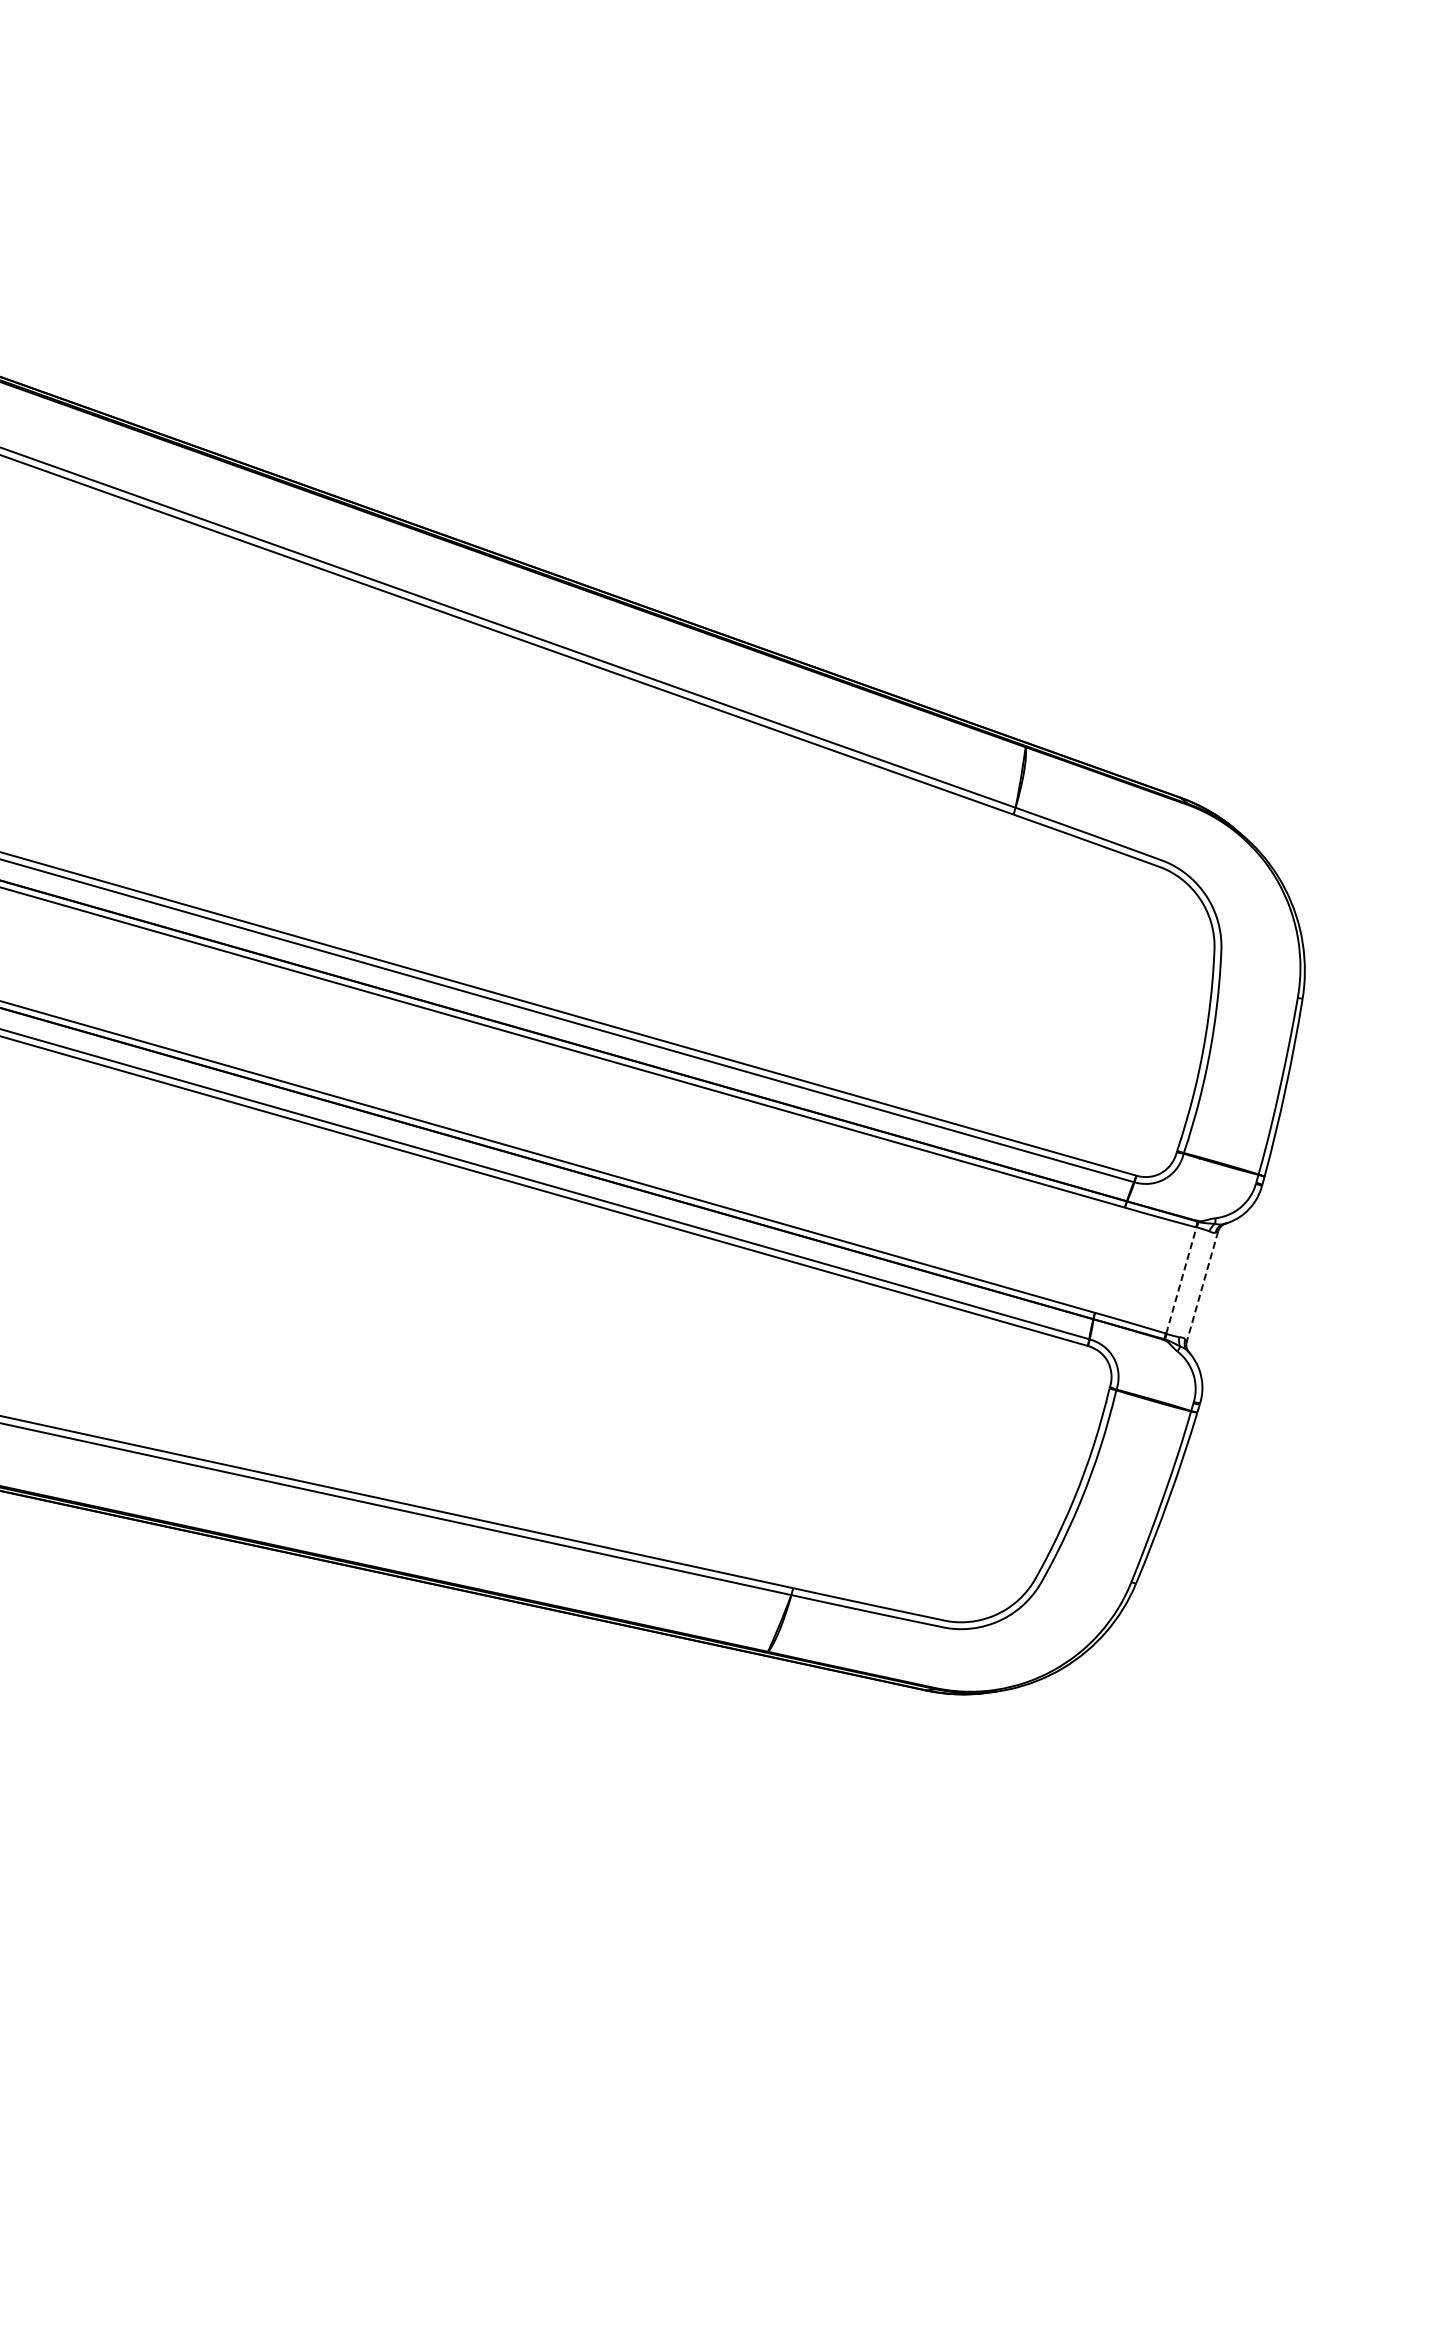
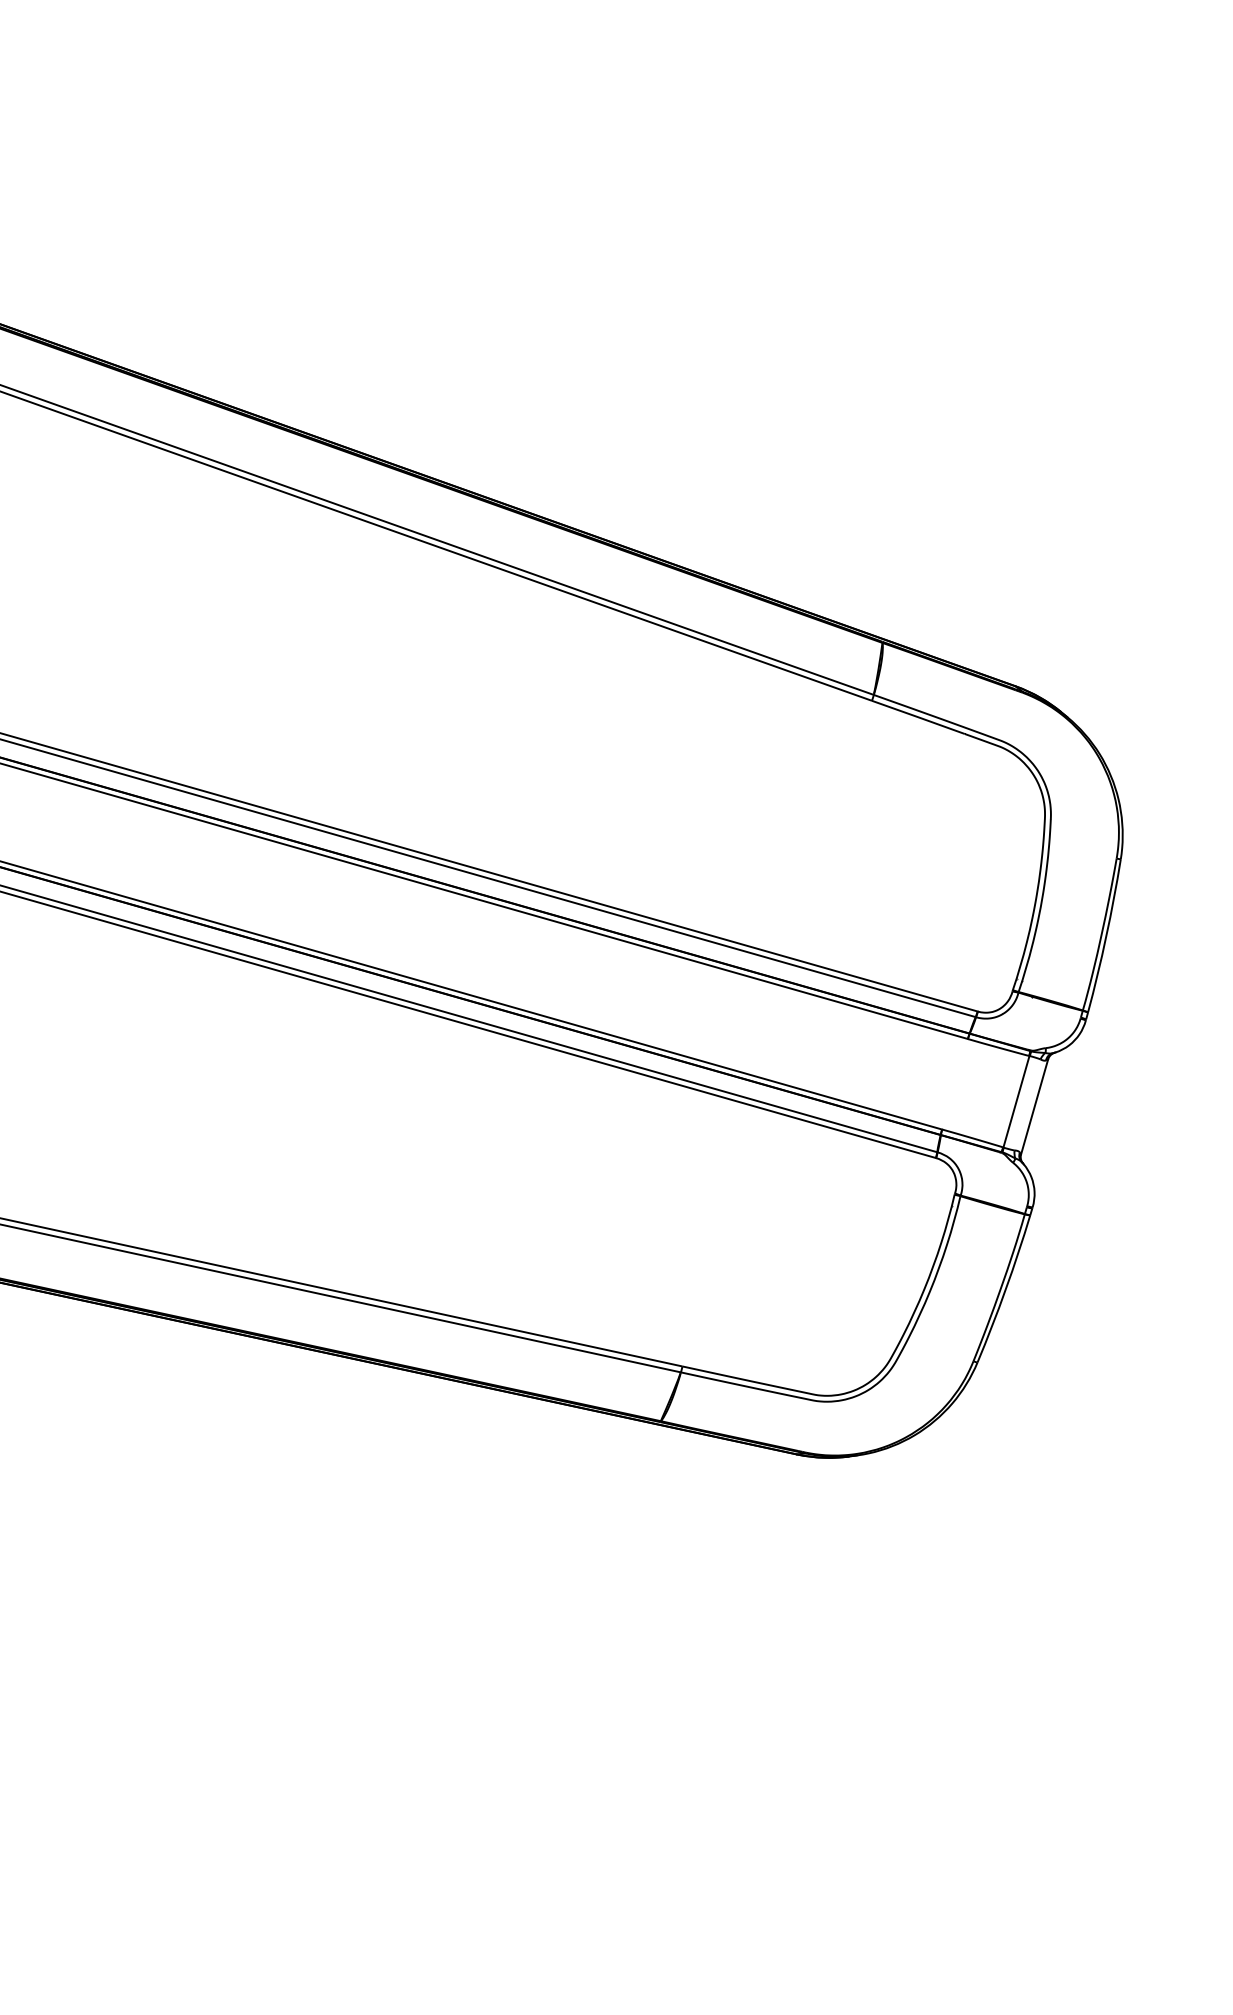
line: (1181, 1280) -> (1016, 1101), dashed -> solid
line: (1202, 1287) -> (1034, 1107), dashed -> solid

